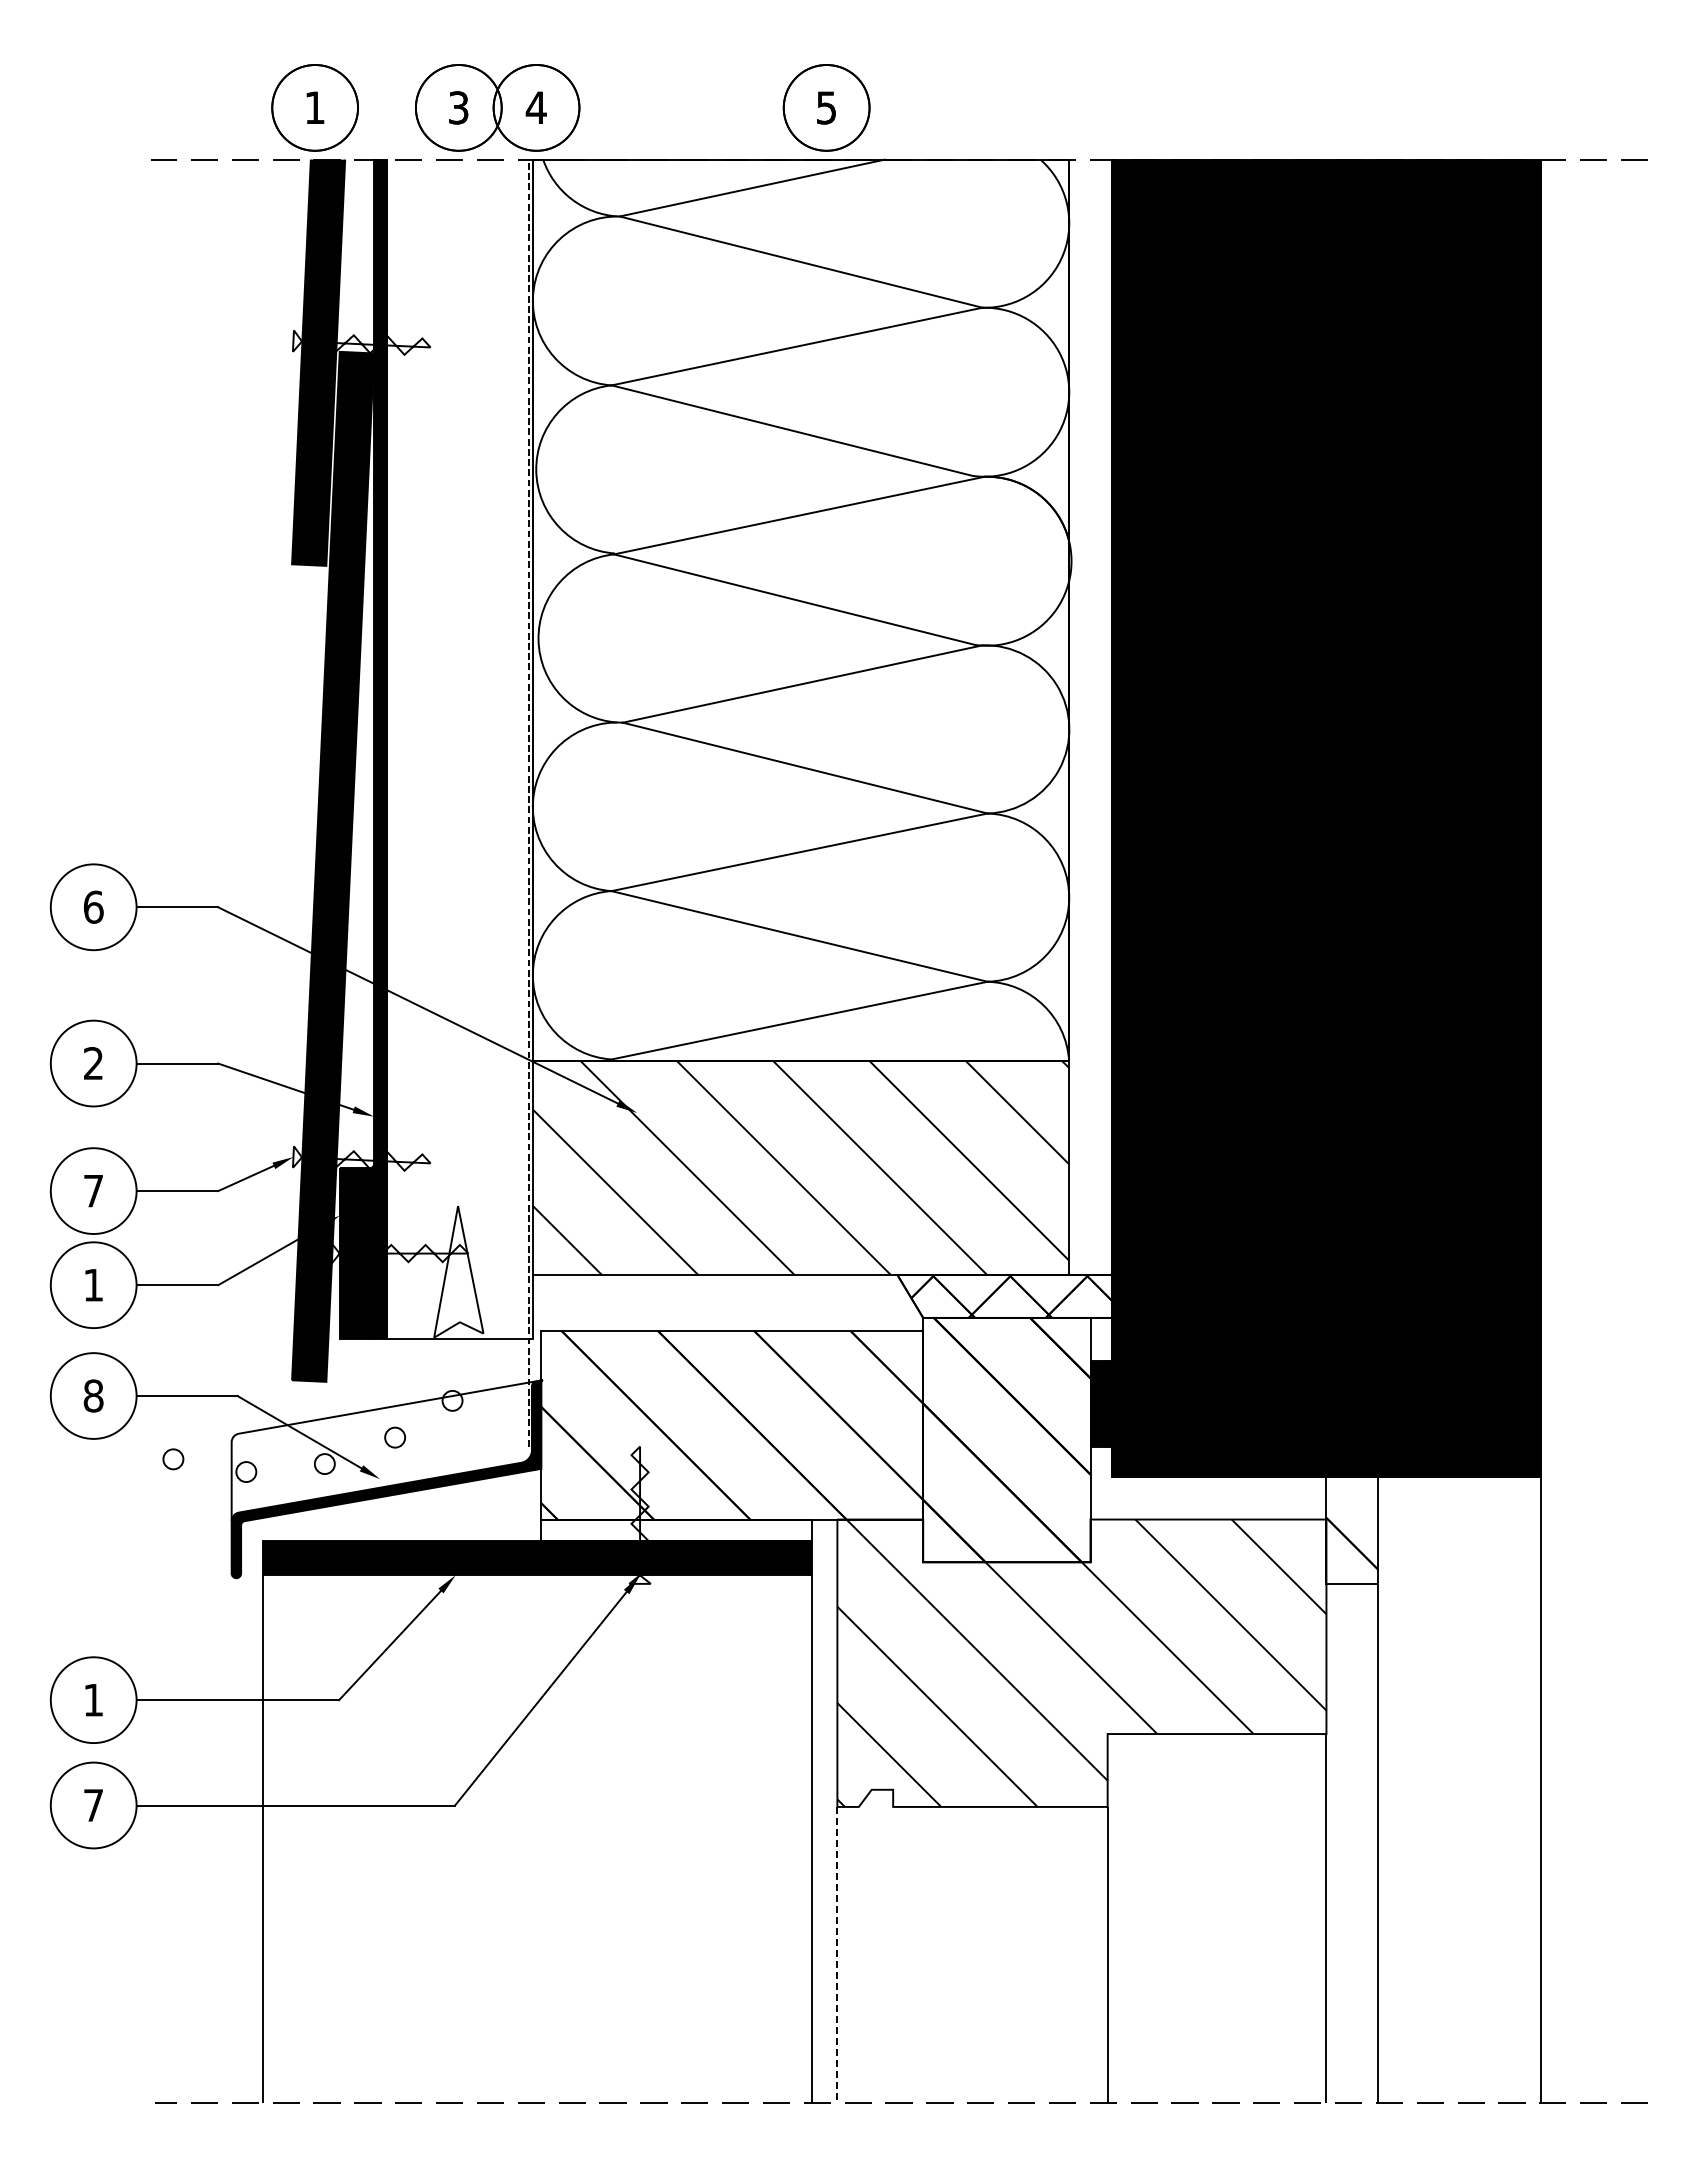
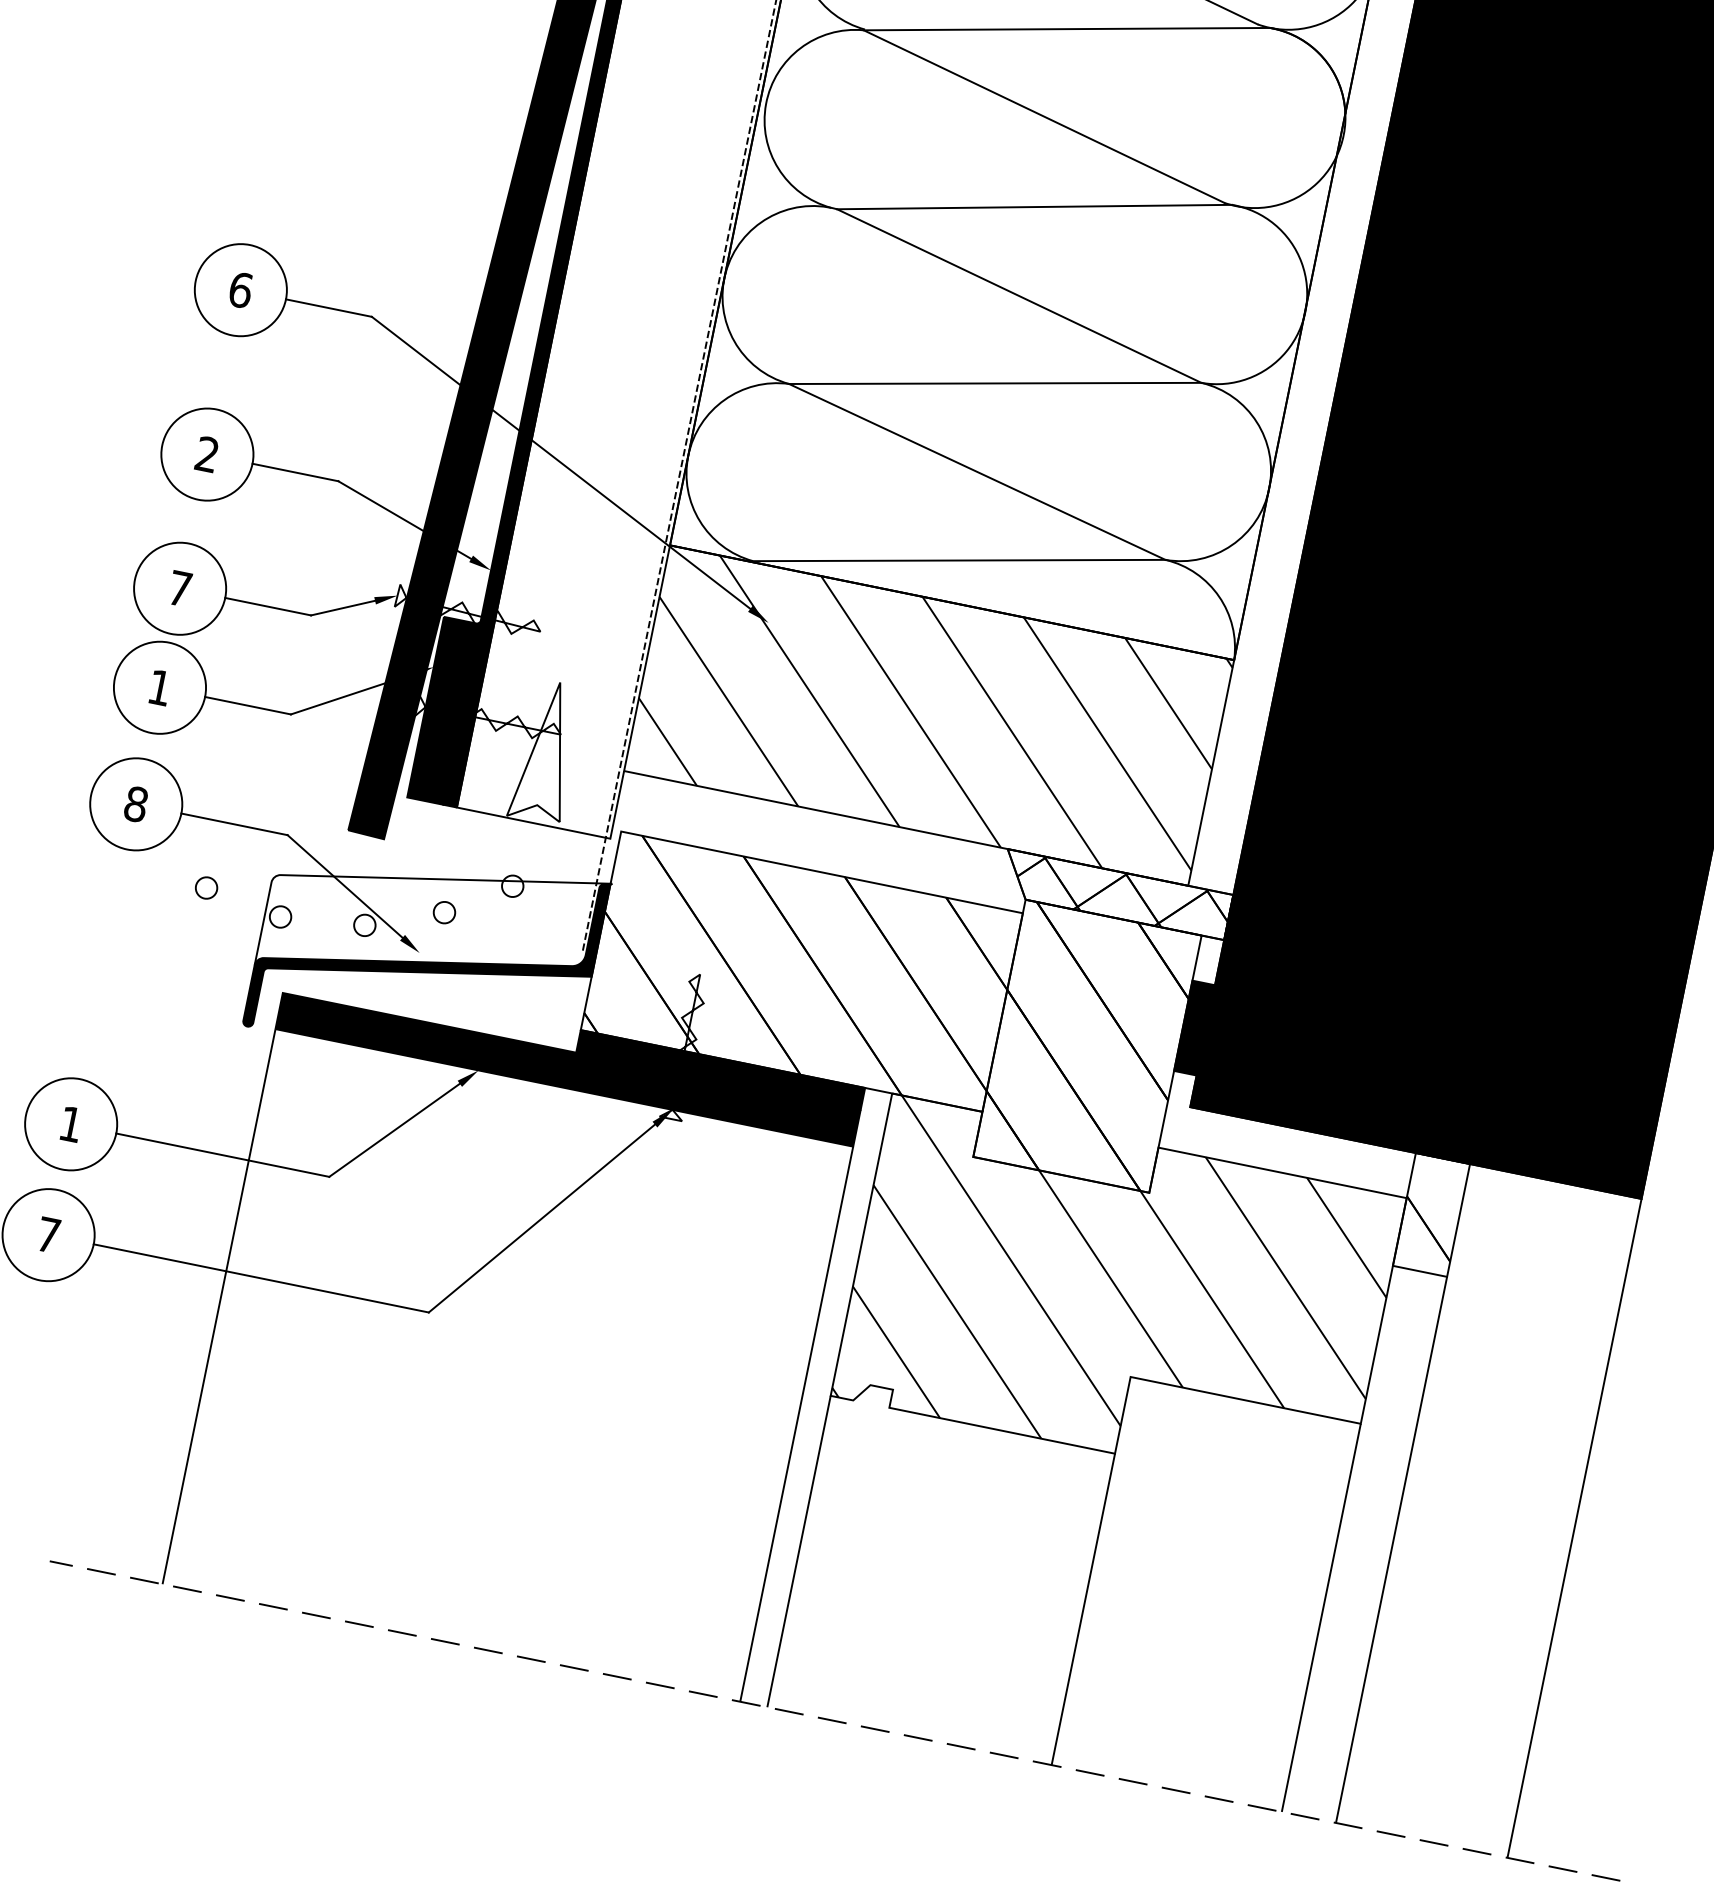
fill: (676, 1529) -> (720, 1069), added
line: (837, 1954) -> (799, 1551), dashed -> solid

